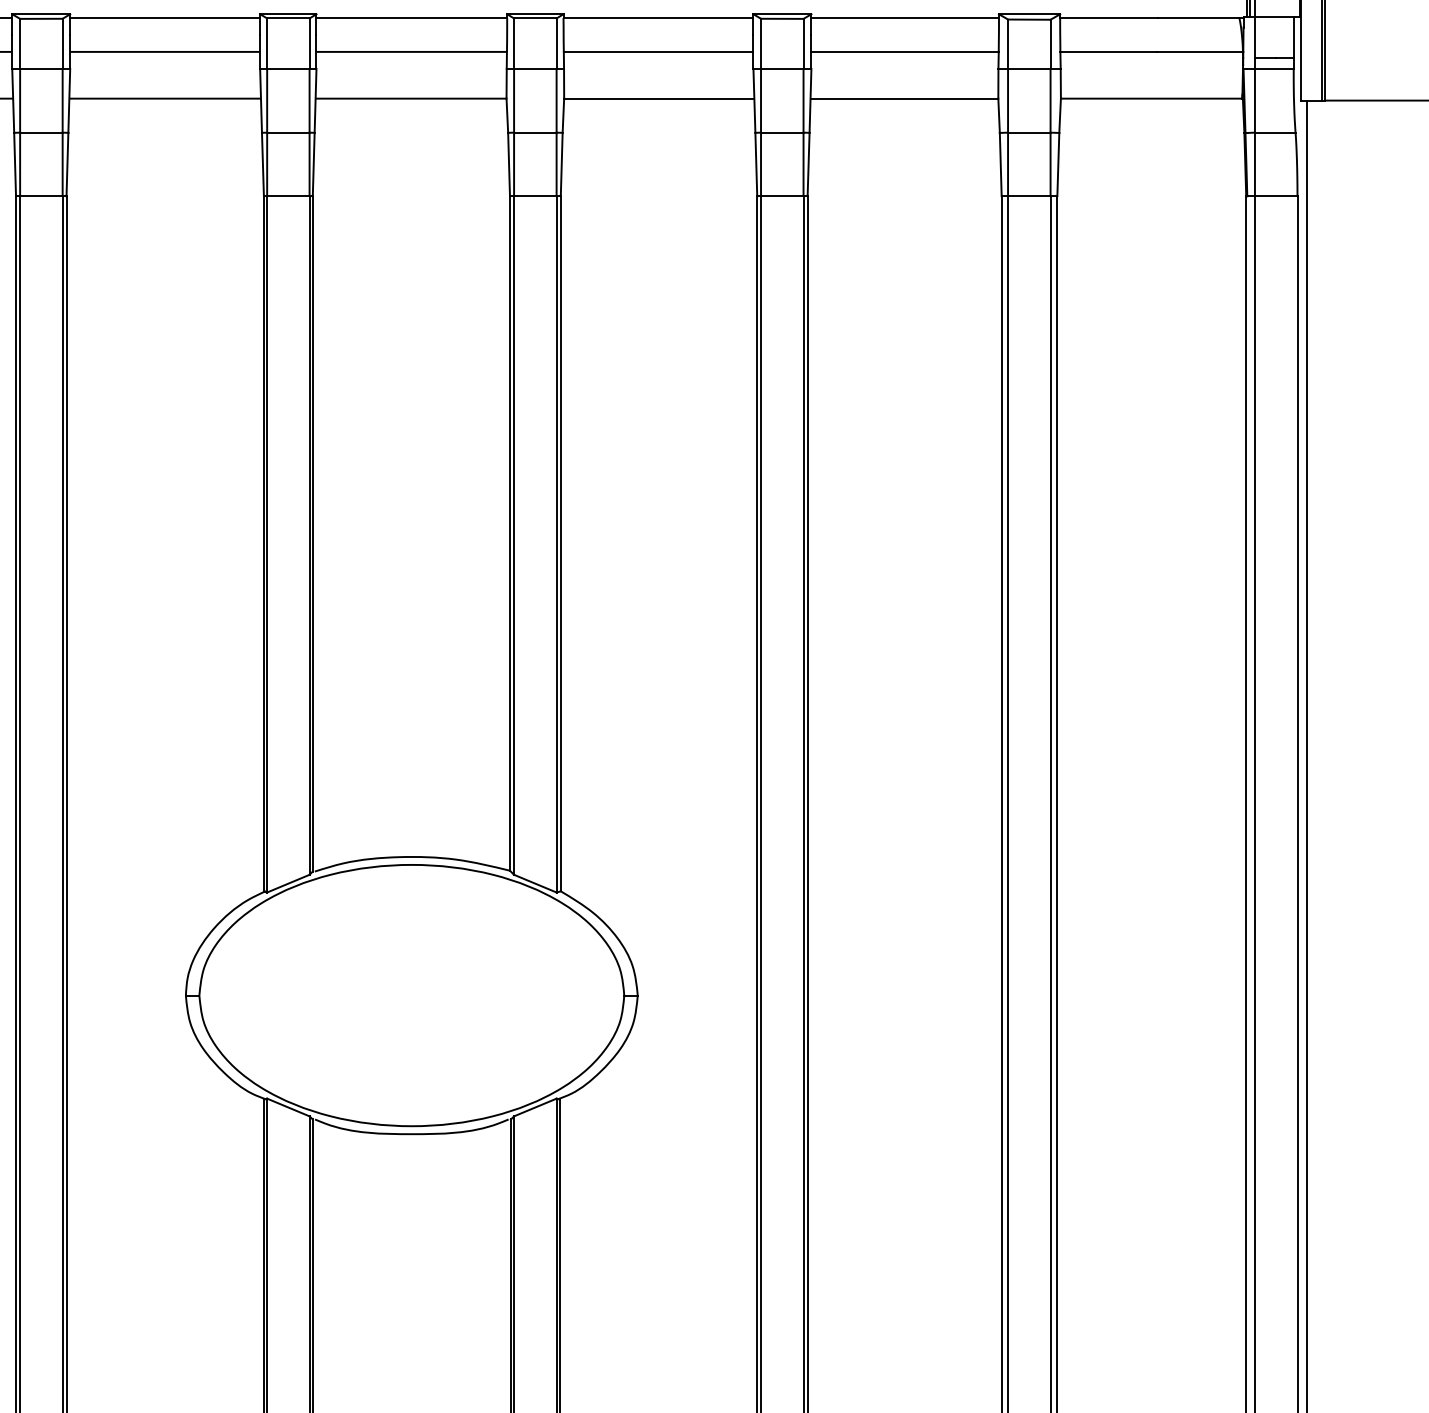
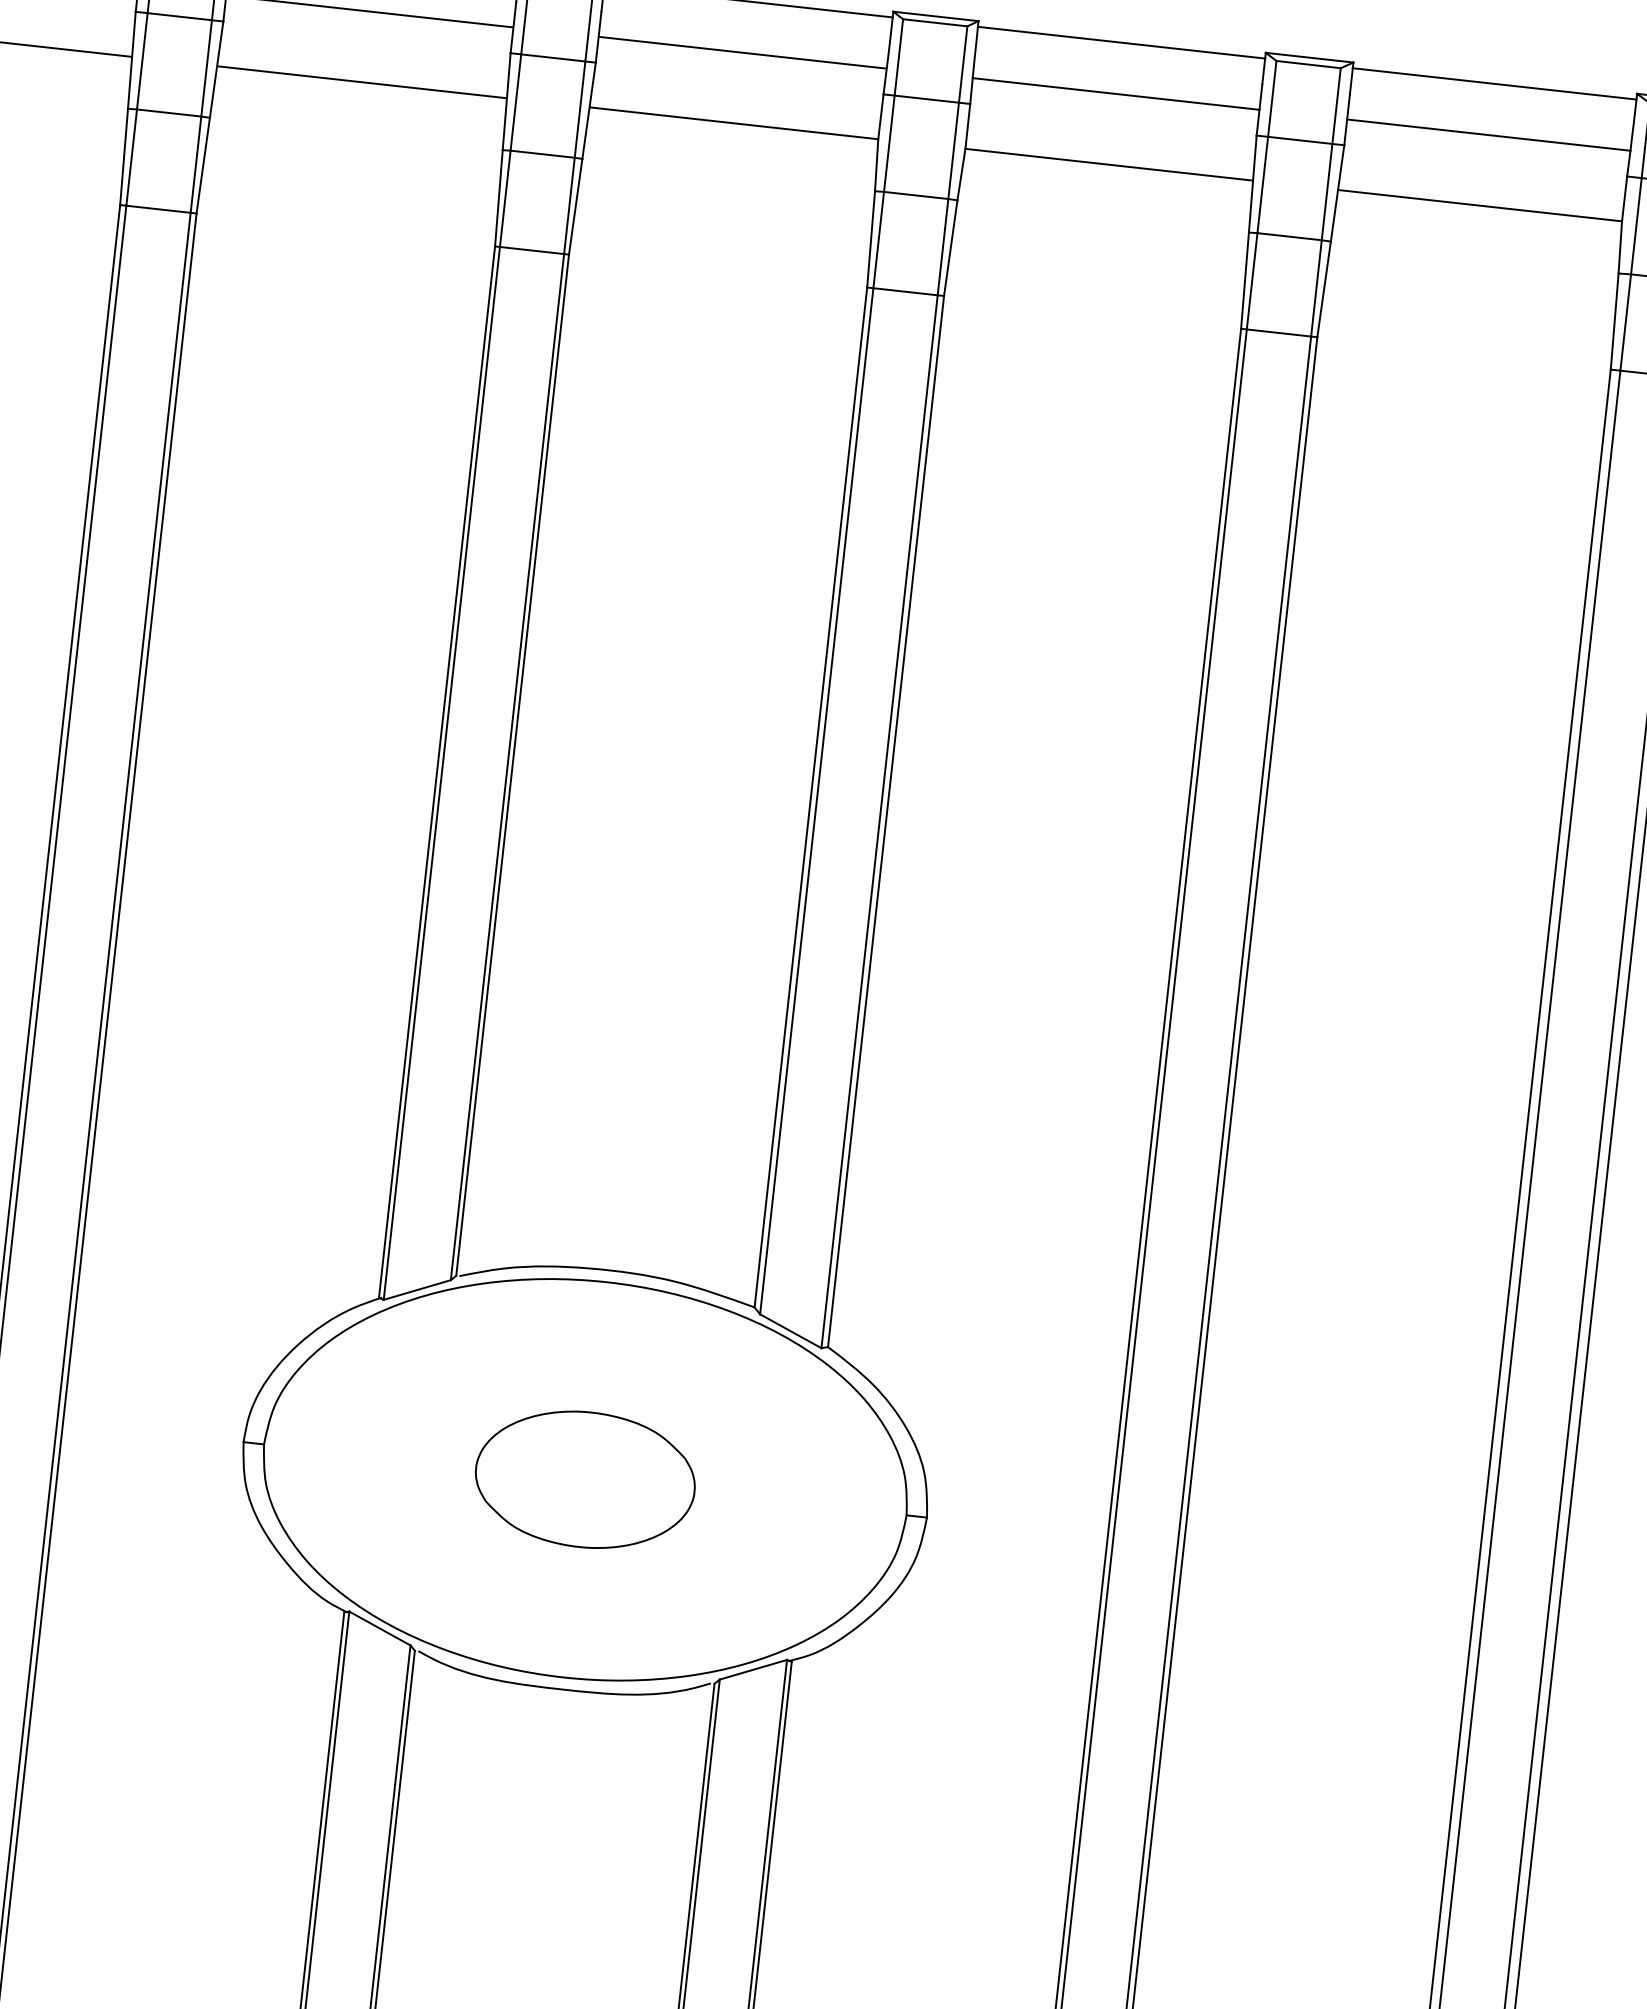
part: (411, 995) -> (584, 1479), added

